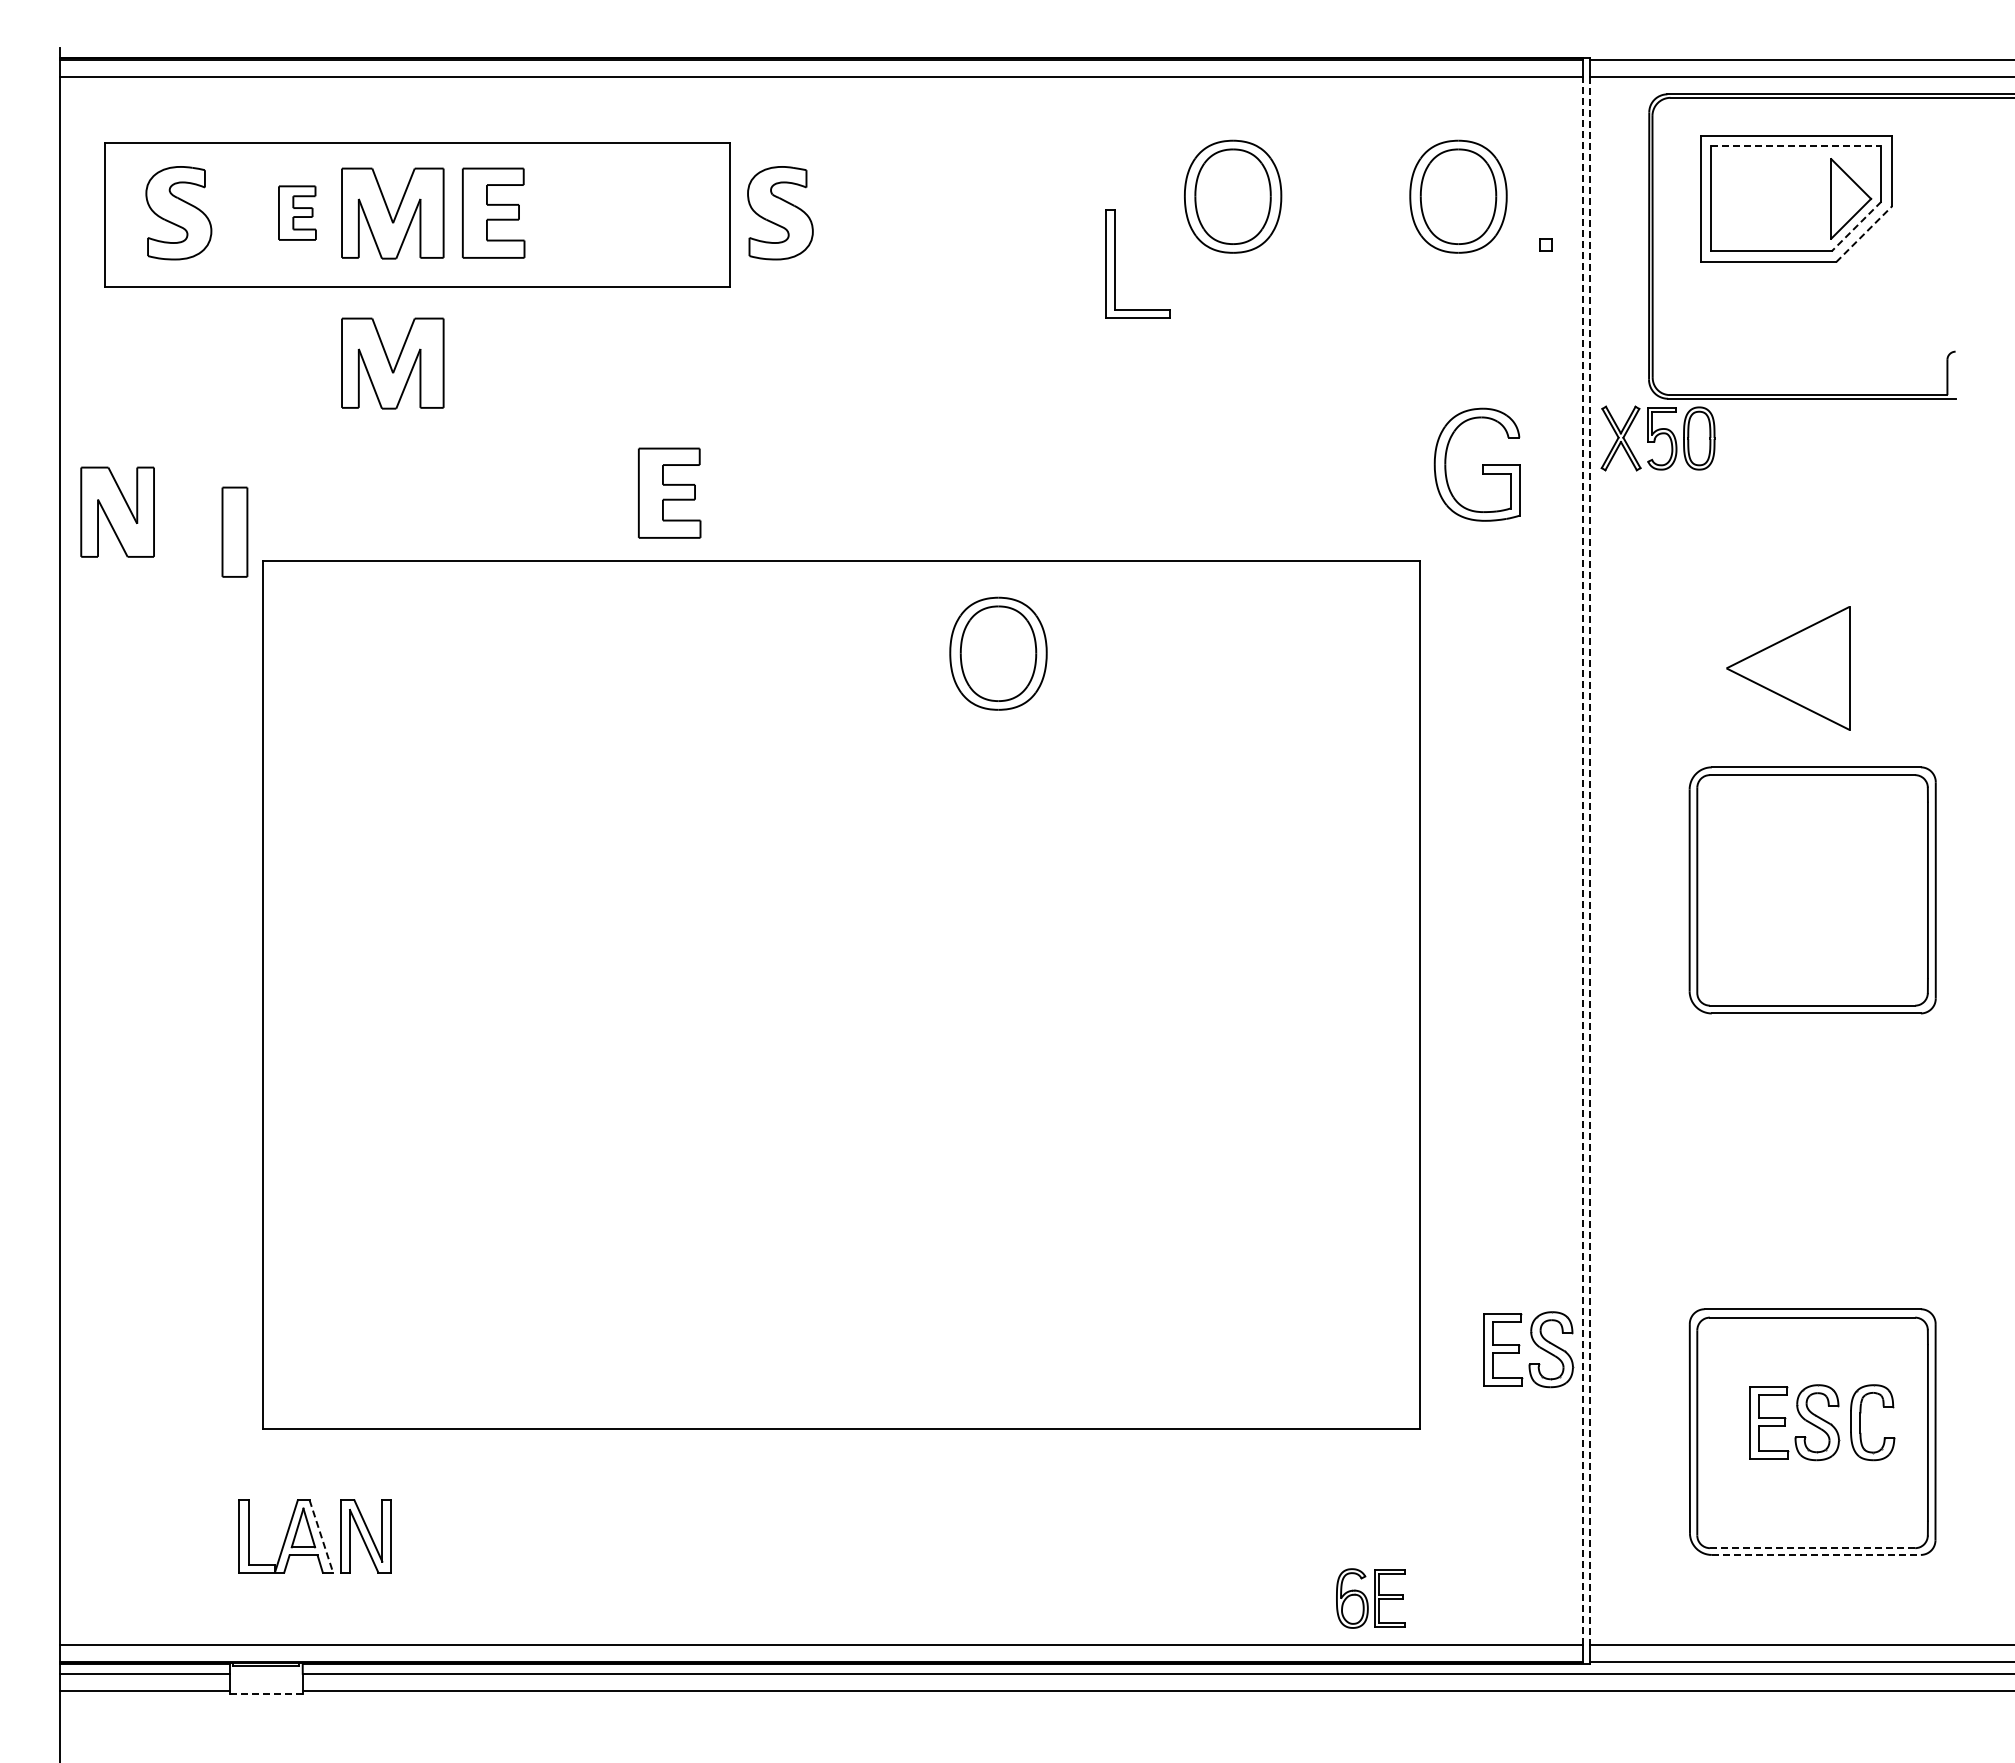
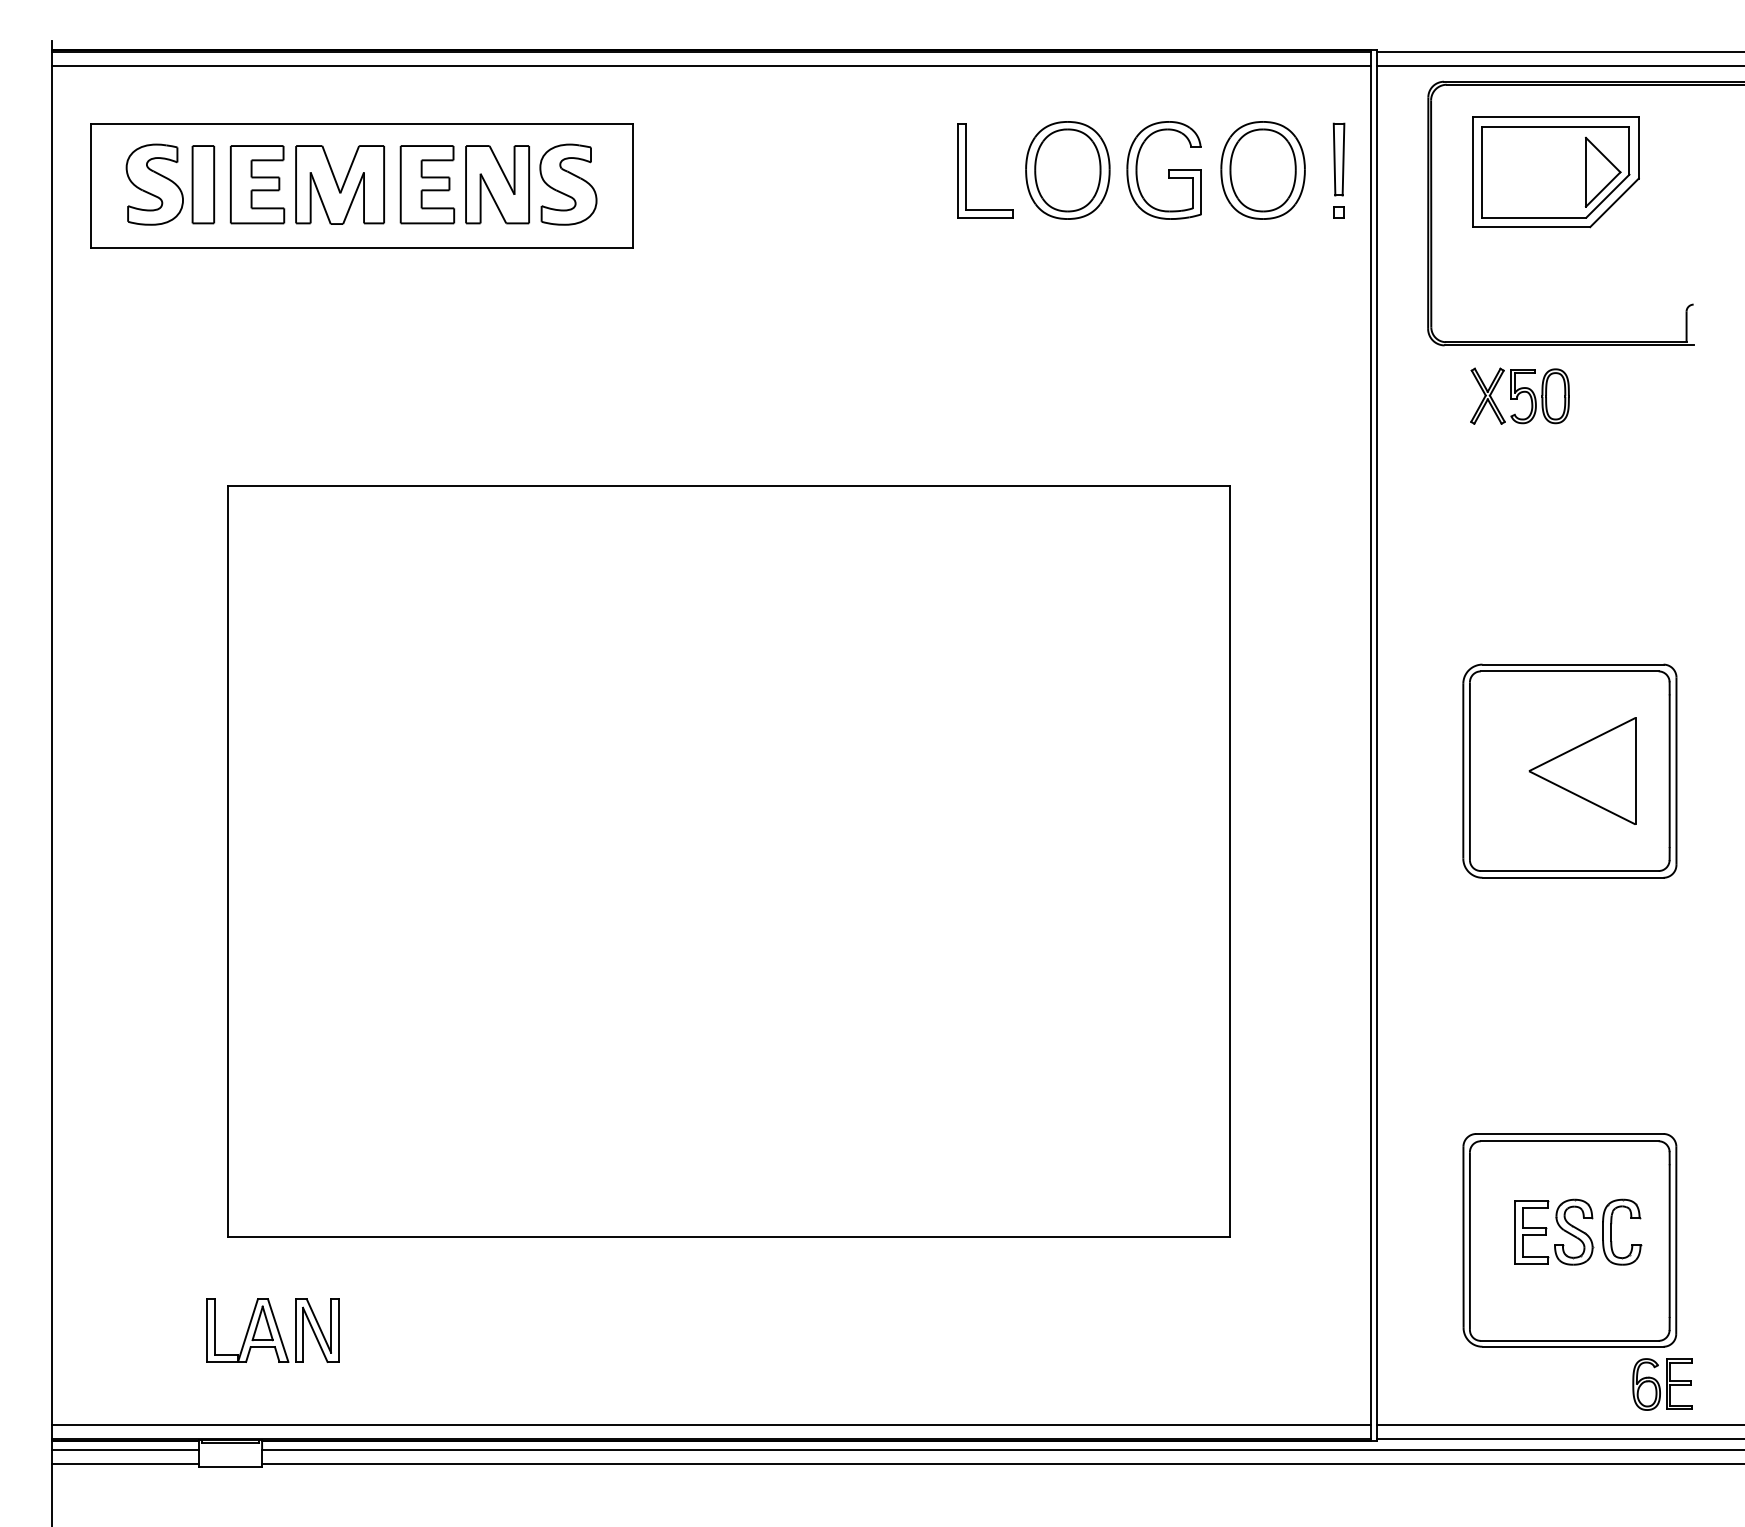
line: (1796, 146) -> (1555, 126), dashed -> solid
part: (1546, 183) -> (1339, 158), added
part: (297, 212) -> (257, 184), size x1.67
part: (780, 213) -> (568, 184), moved
line: (1856, 226) -> (1607, 196), dashed -> solid
line: (1864, 234) -> (1614, 203), dashed -> solid
part: (1115, 263) -> (966, 170), moved
part: (392, 363) -> (339, 314), removed
part: (1657, 438) -> (1519, 396), moved
part: (1476, 464) -> (1163, 170), moved
part: (669, 492) -> (579, 426), removed
part: (117, 511) -> (497, 184), moved
part: (234, 531) -> (203, 184), moved
part: (998, 653) -> (864, 566), removed
part: (1788, 668) -> (1582, 771), moved
line: (1583, 860) -> (1371, 745), dashed -> solid
line: (1590, 861) -> (1377, 746), dashed -> solid
part: (1534, 1343) -> (1328, 1163), removed
line: (321, 1536) -> (278, 1330), dashed -> solid
line: (1812, 1548) -> (1569, 1341), dashed -> solid
line: (1816, 1554) -> (1573, 1346), dashed -> solid
part: (1370, 1598) -> (1662, 1384), moved
line: (266, 1693) -> (230, 1466), dashed -> solid

